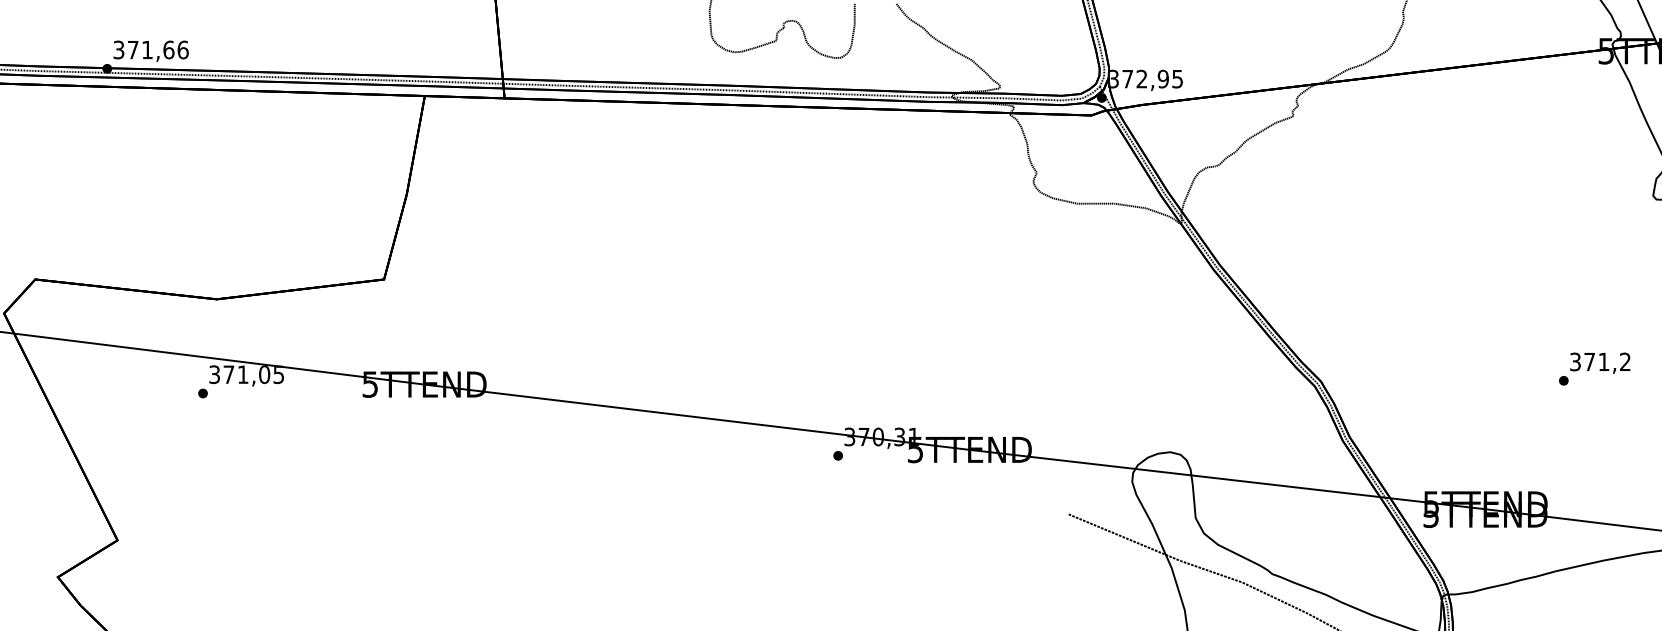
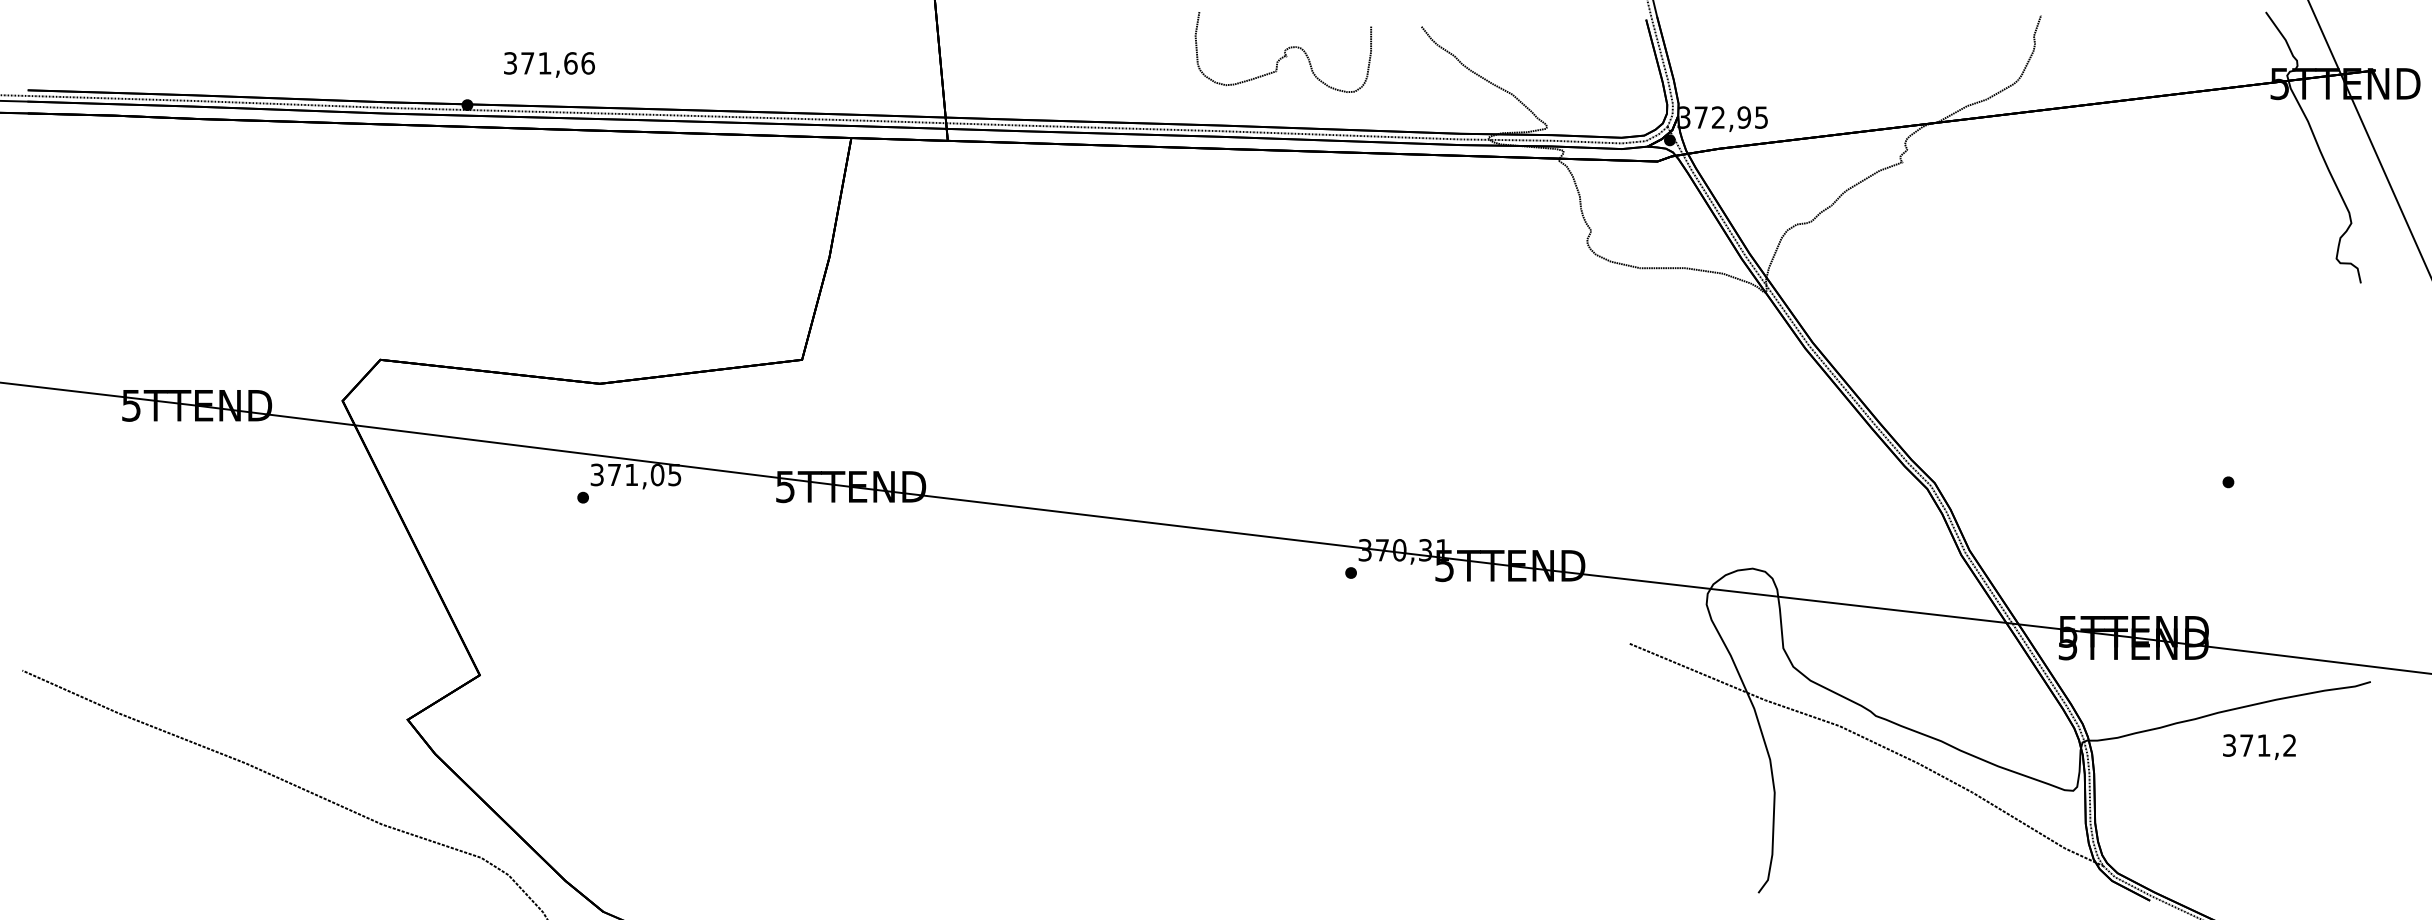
text: (151, 50) -> (549, 64), moved
text: (1600, 362) -> (2259, 746), moved

